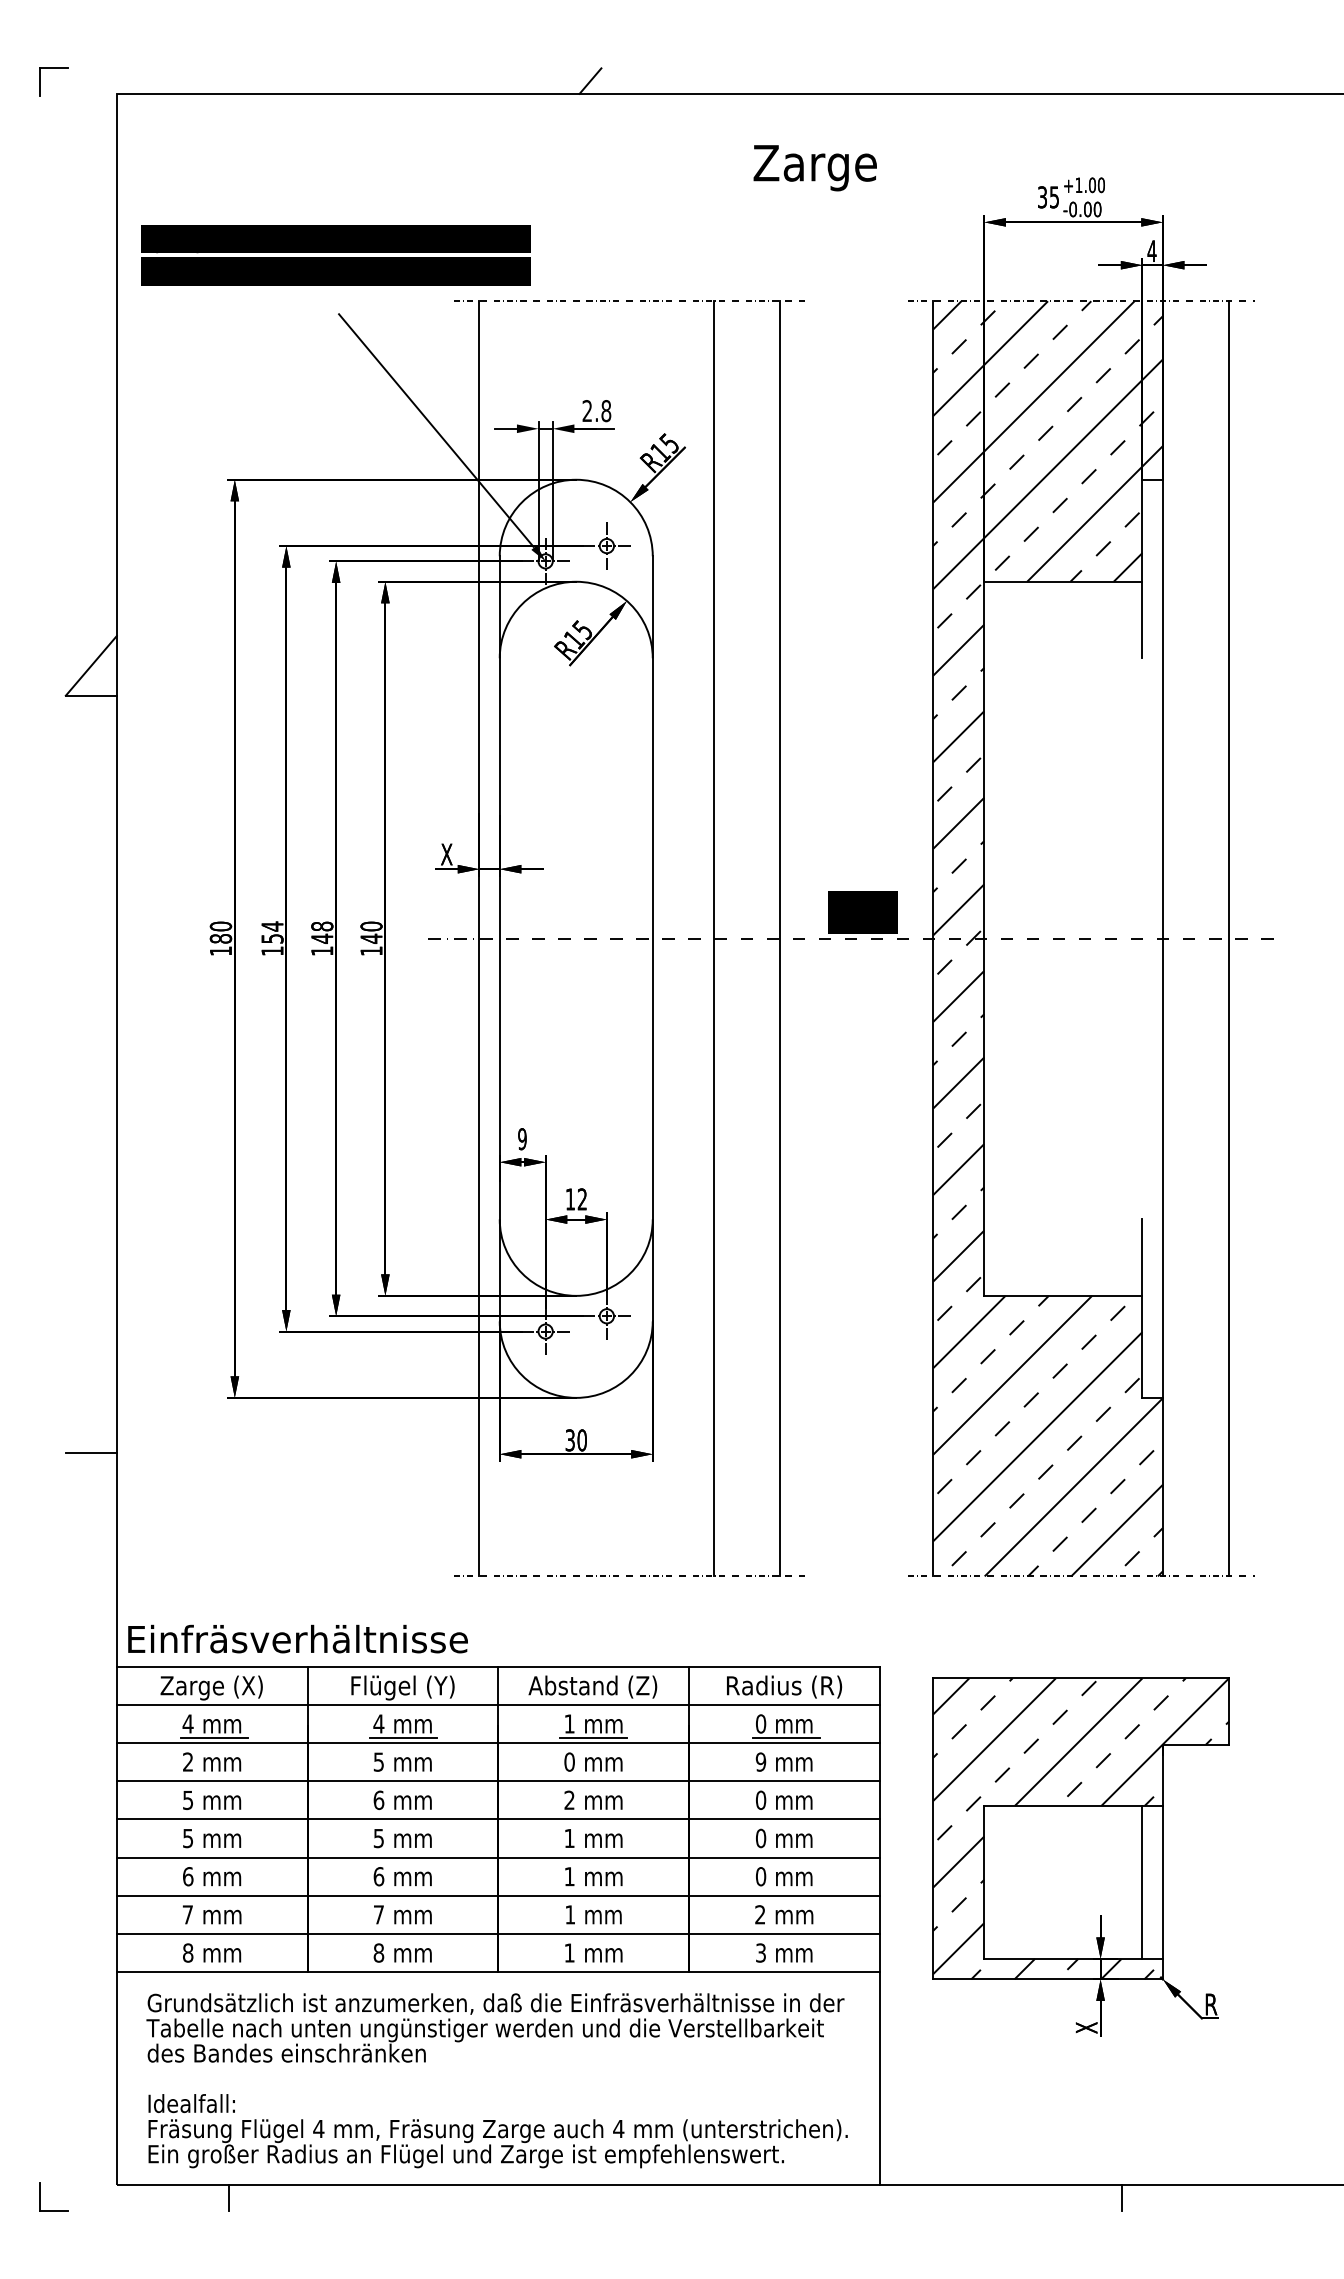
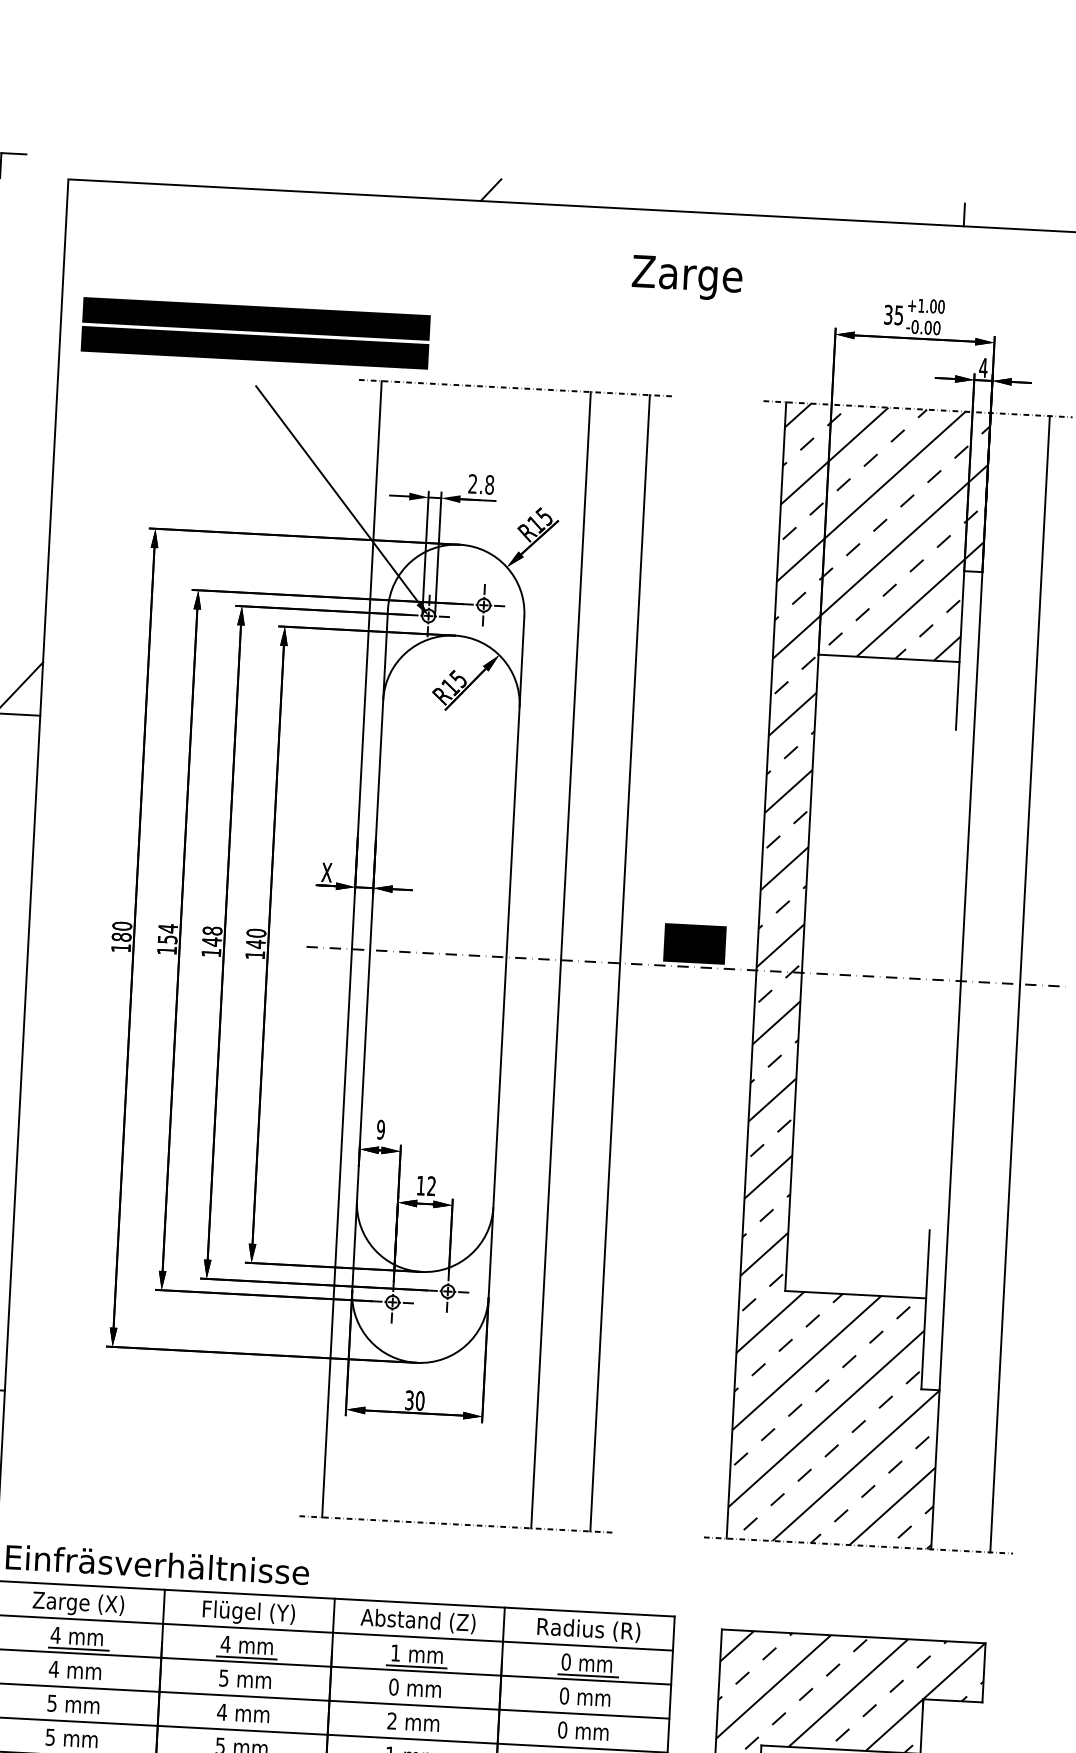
line: (1121, 80) -> (964, 214), added
text: (187, 1761) -> (53, 1668), 2 -> 4
text: (760, 1761) -> (564, 1695), 9 -> 0
text: (378, 1800) -> (221, 1712), 6 -> 4

